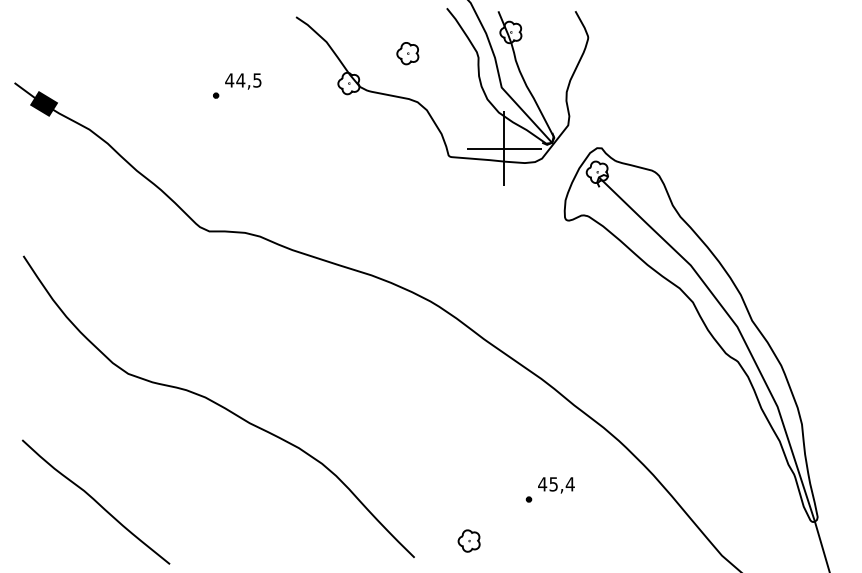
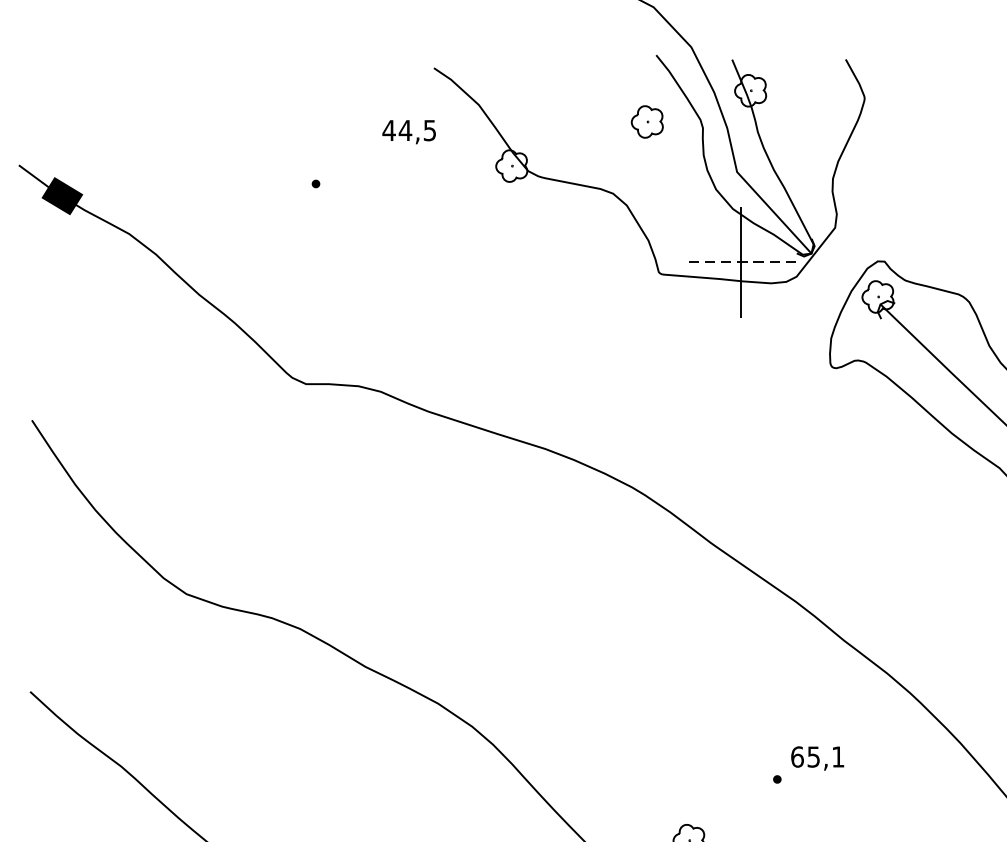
part: (407, 53) -> (646, 121), moved
text: (243, 81) -> (409, 132), moved
line: (504, 148) -> (741, 261), solid -> dashed
text: (556, 484) -> (817, 757), 45,4 -> 65,1

